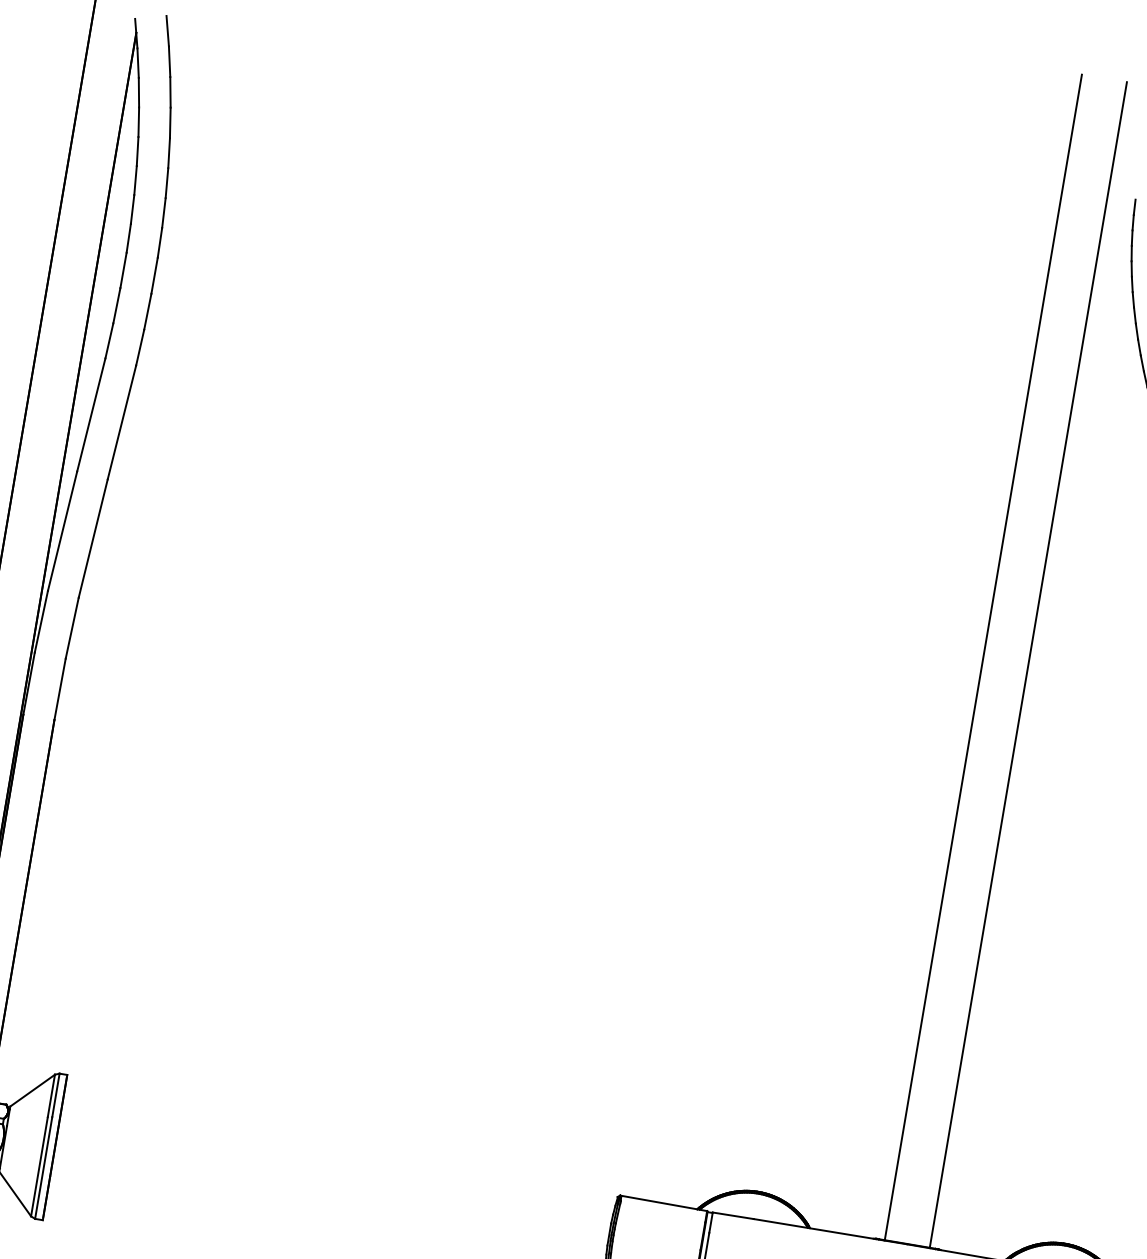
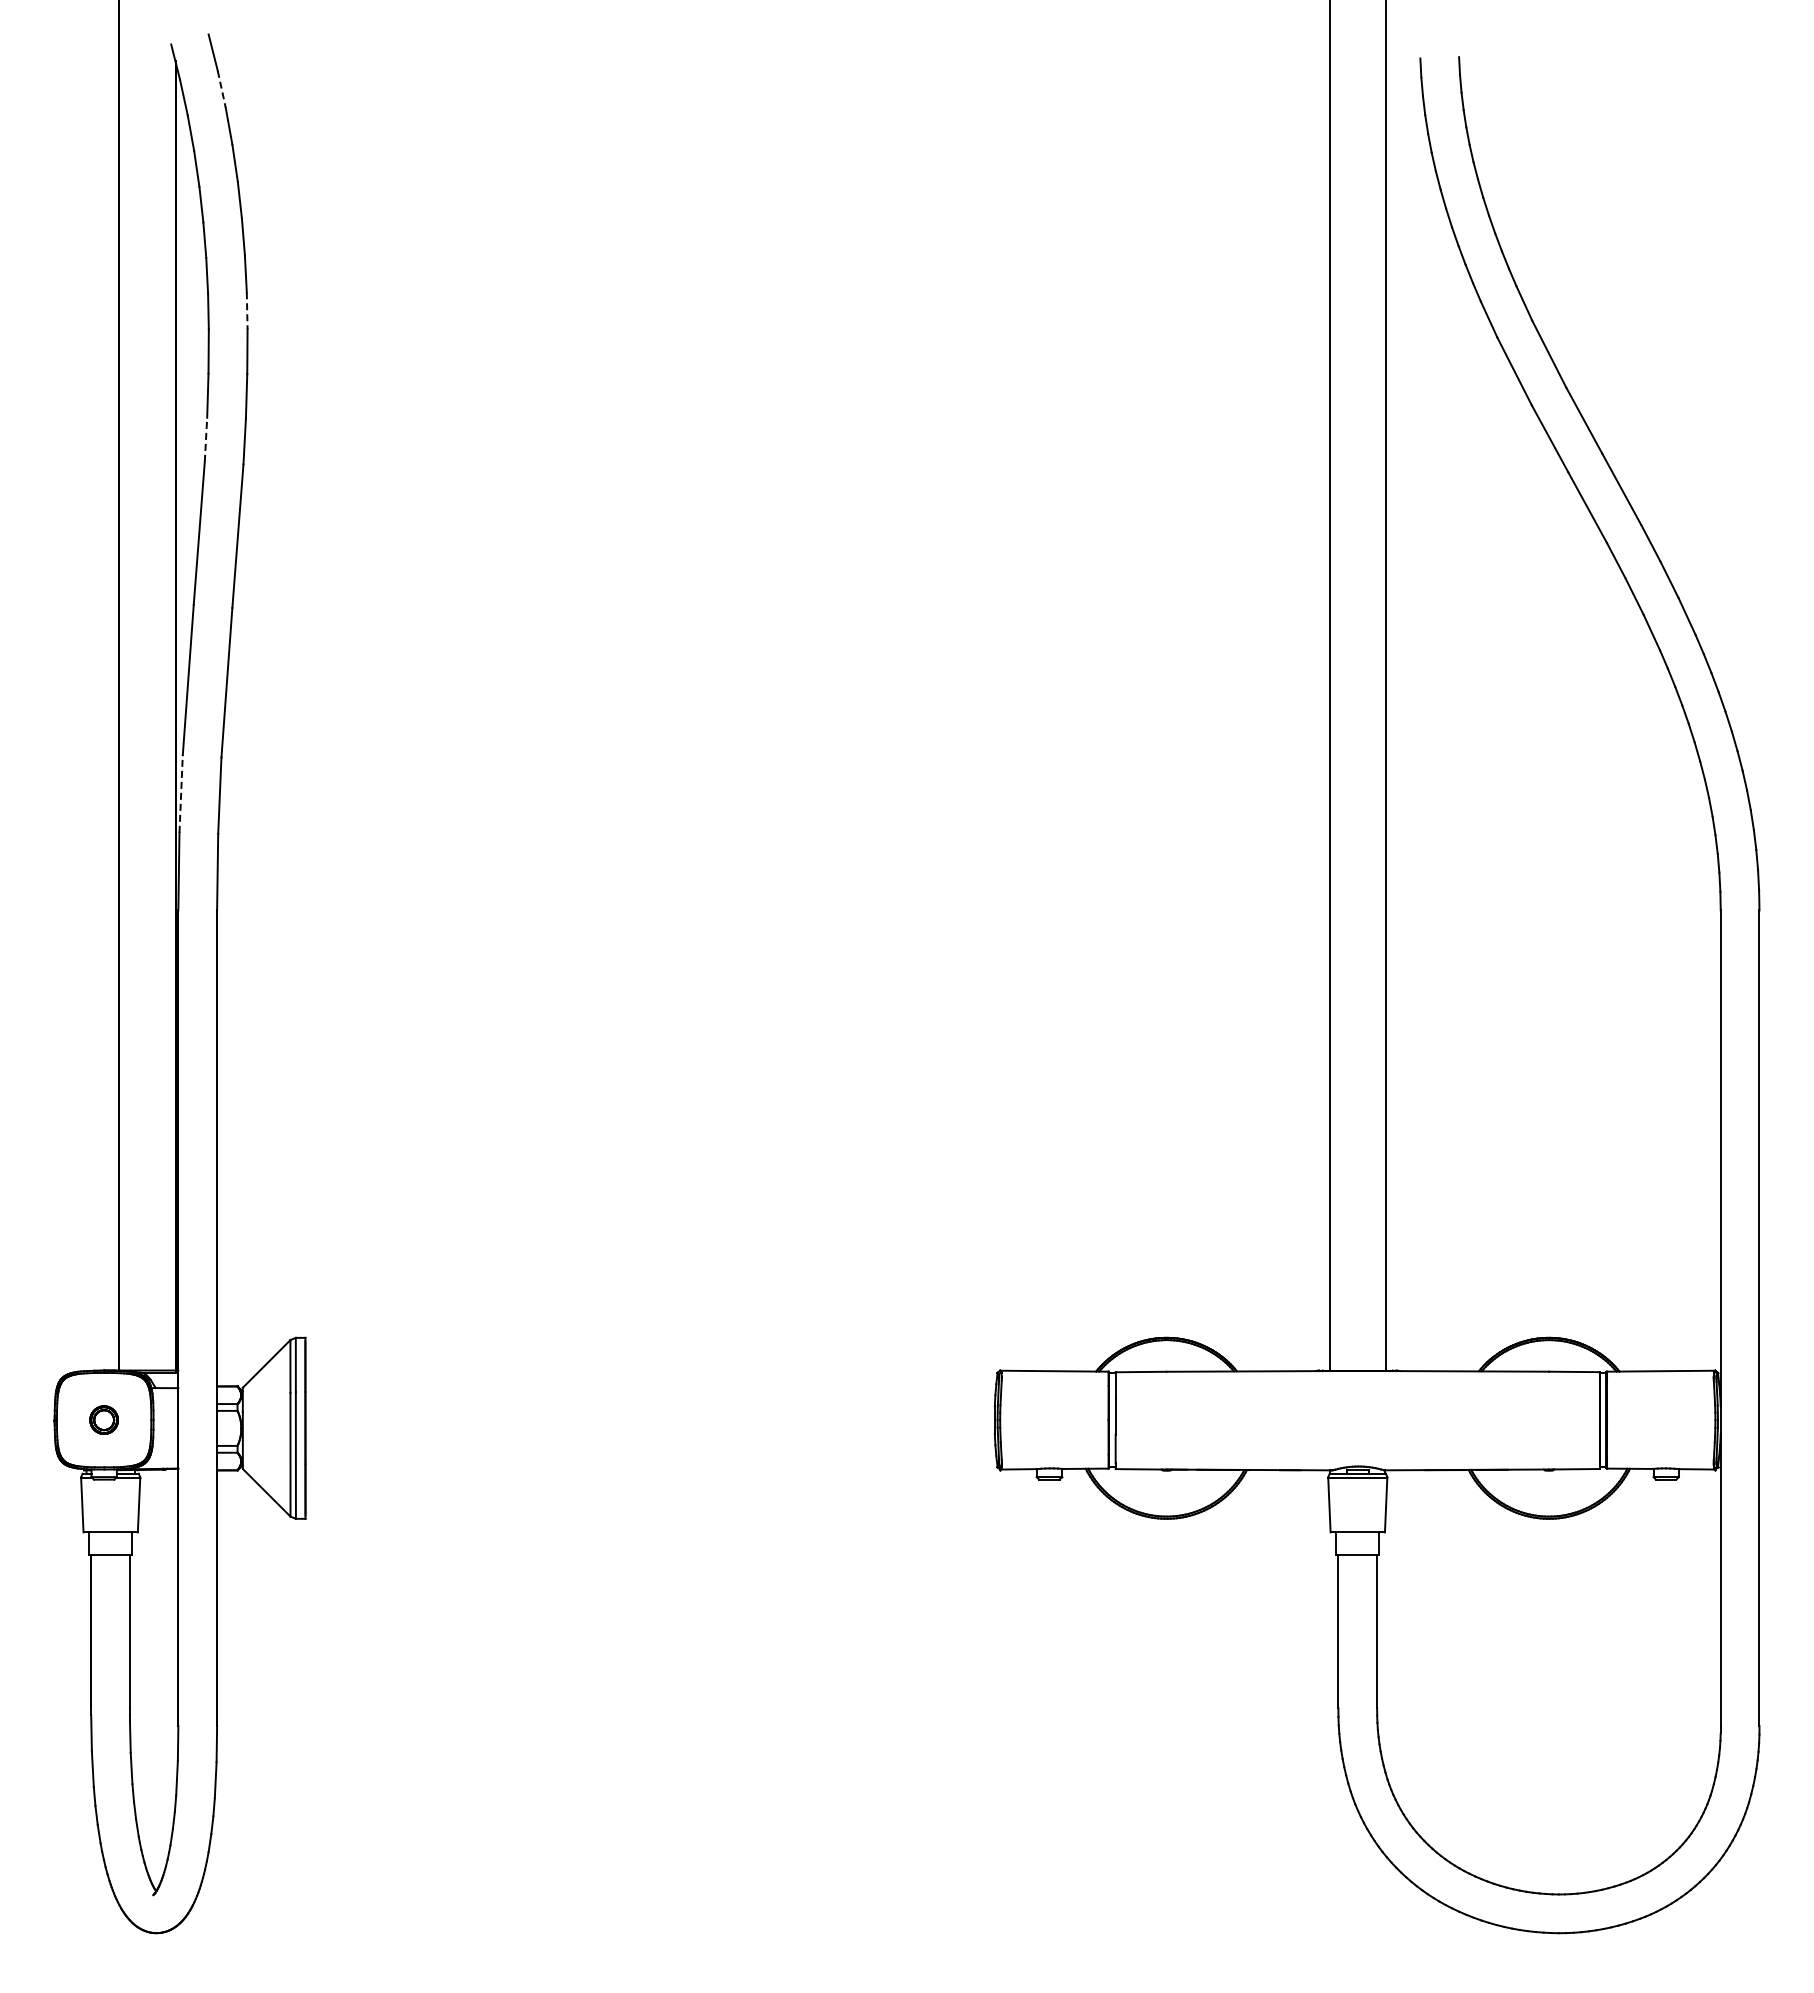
line: (169, 61) -> (221, 89), solid -> dashed
line: (160, 243) -> (247, 311), solid -> dashed
line: (109, 340) -> (206, 439), solid -> dashed
line: (41, 622) -> (181, 794), solid -> dashed

